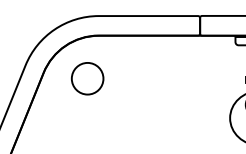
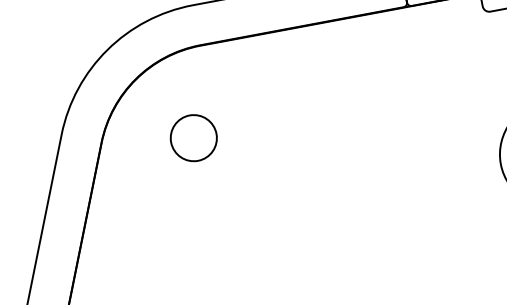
part: (87, 78) -> (193, 137), size x0.7

